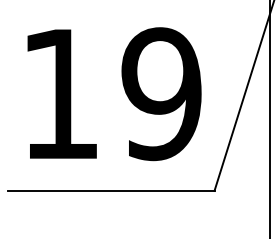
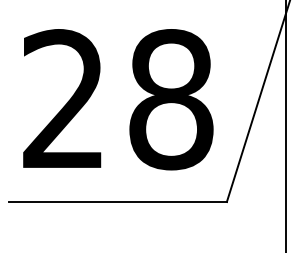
text: (111, 93) -> (118, 99), 19 -> 28

